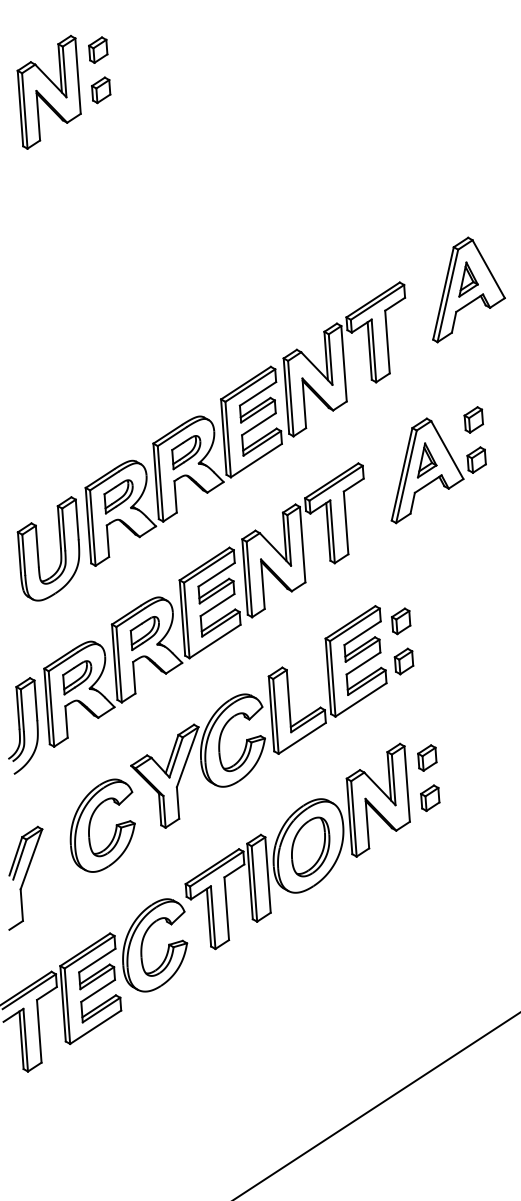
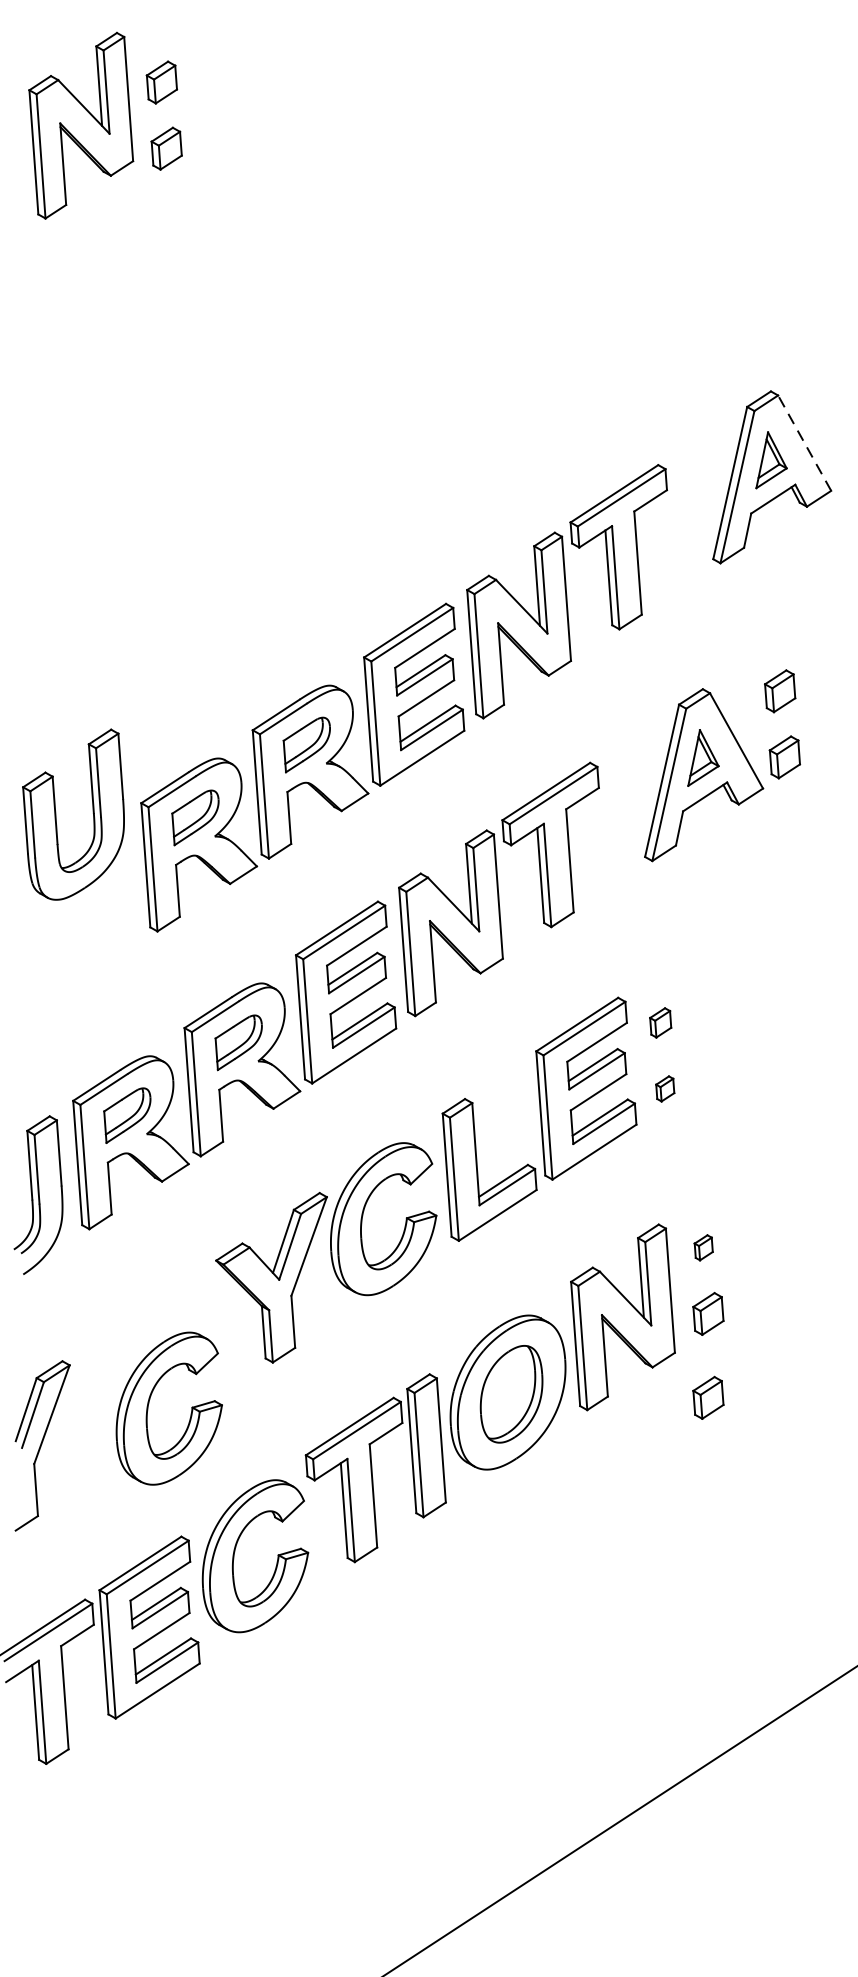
part: (48, 92) -> (80, 125), moved
line: (488, 268) -> (804, 441), solid -> dashed
part: (38, 548) -> (56, 814), moved
part: (401, 621) -> (661, 1023), size x0.7
part: (403, 661) -> (664, 1088), size x0.6
part: (427, 757) -> (703, 1246), size x0.6
part: (91, 821) -> (150, 1401), moved
part: (430, 848) -> (708, 1396), added

